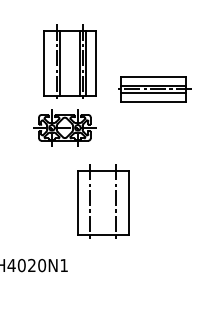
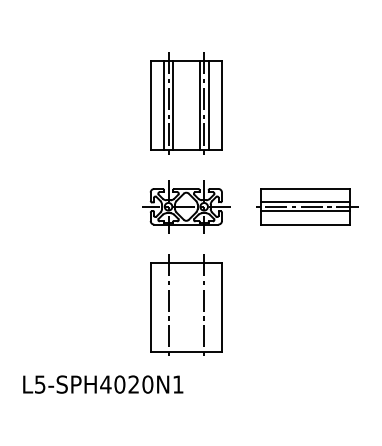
line: (54, 63) -> (164, 105), added
part: (154, 89) -> (307, 206), moved
part: (65, 127) -> (186, 206), moved
part: (103, 200) -> (186, 304), moved

